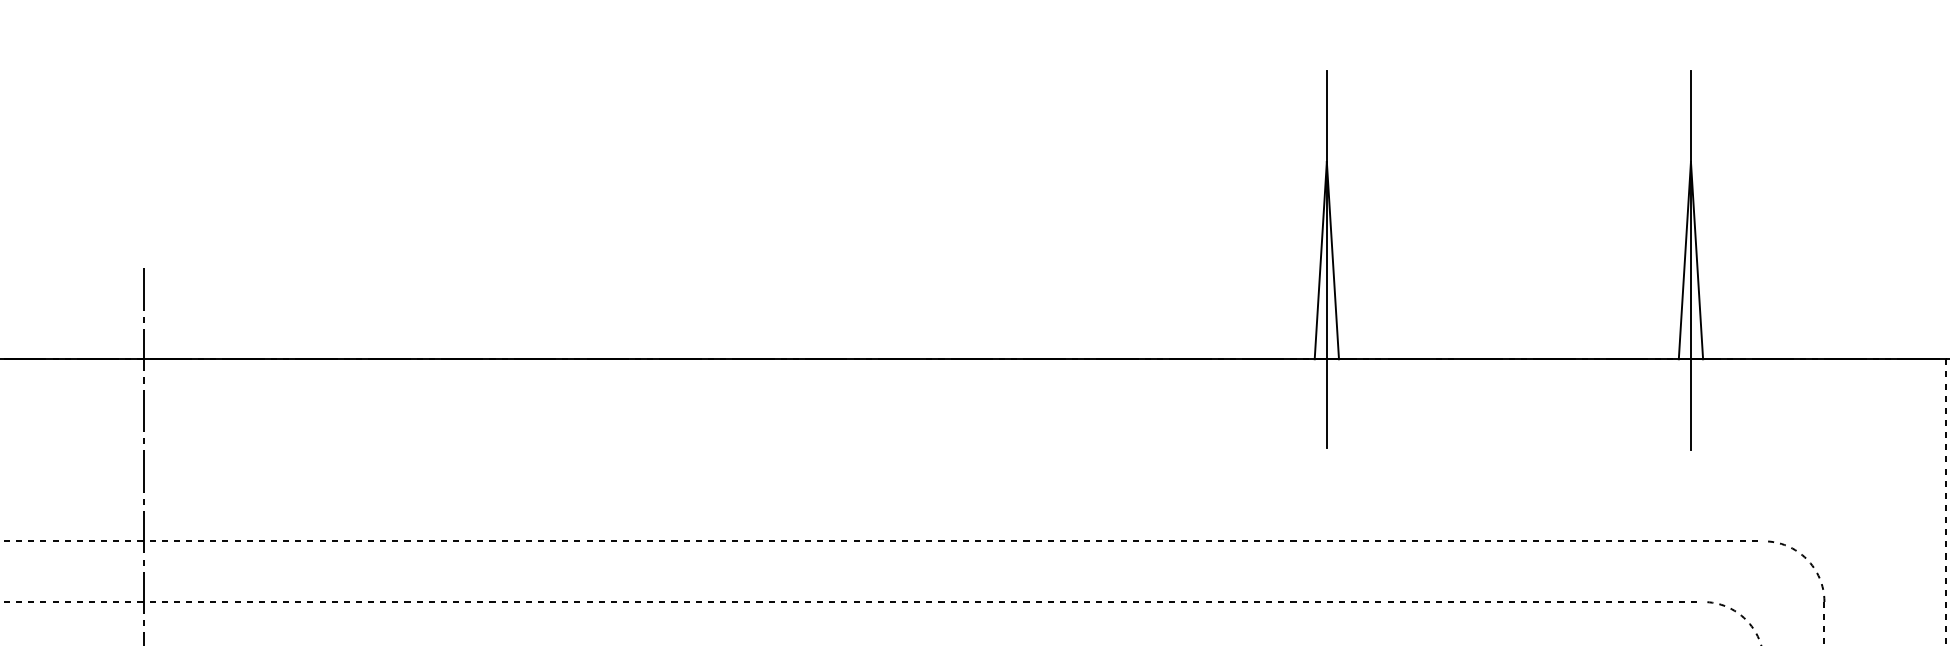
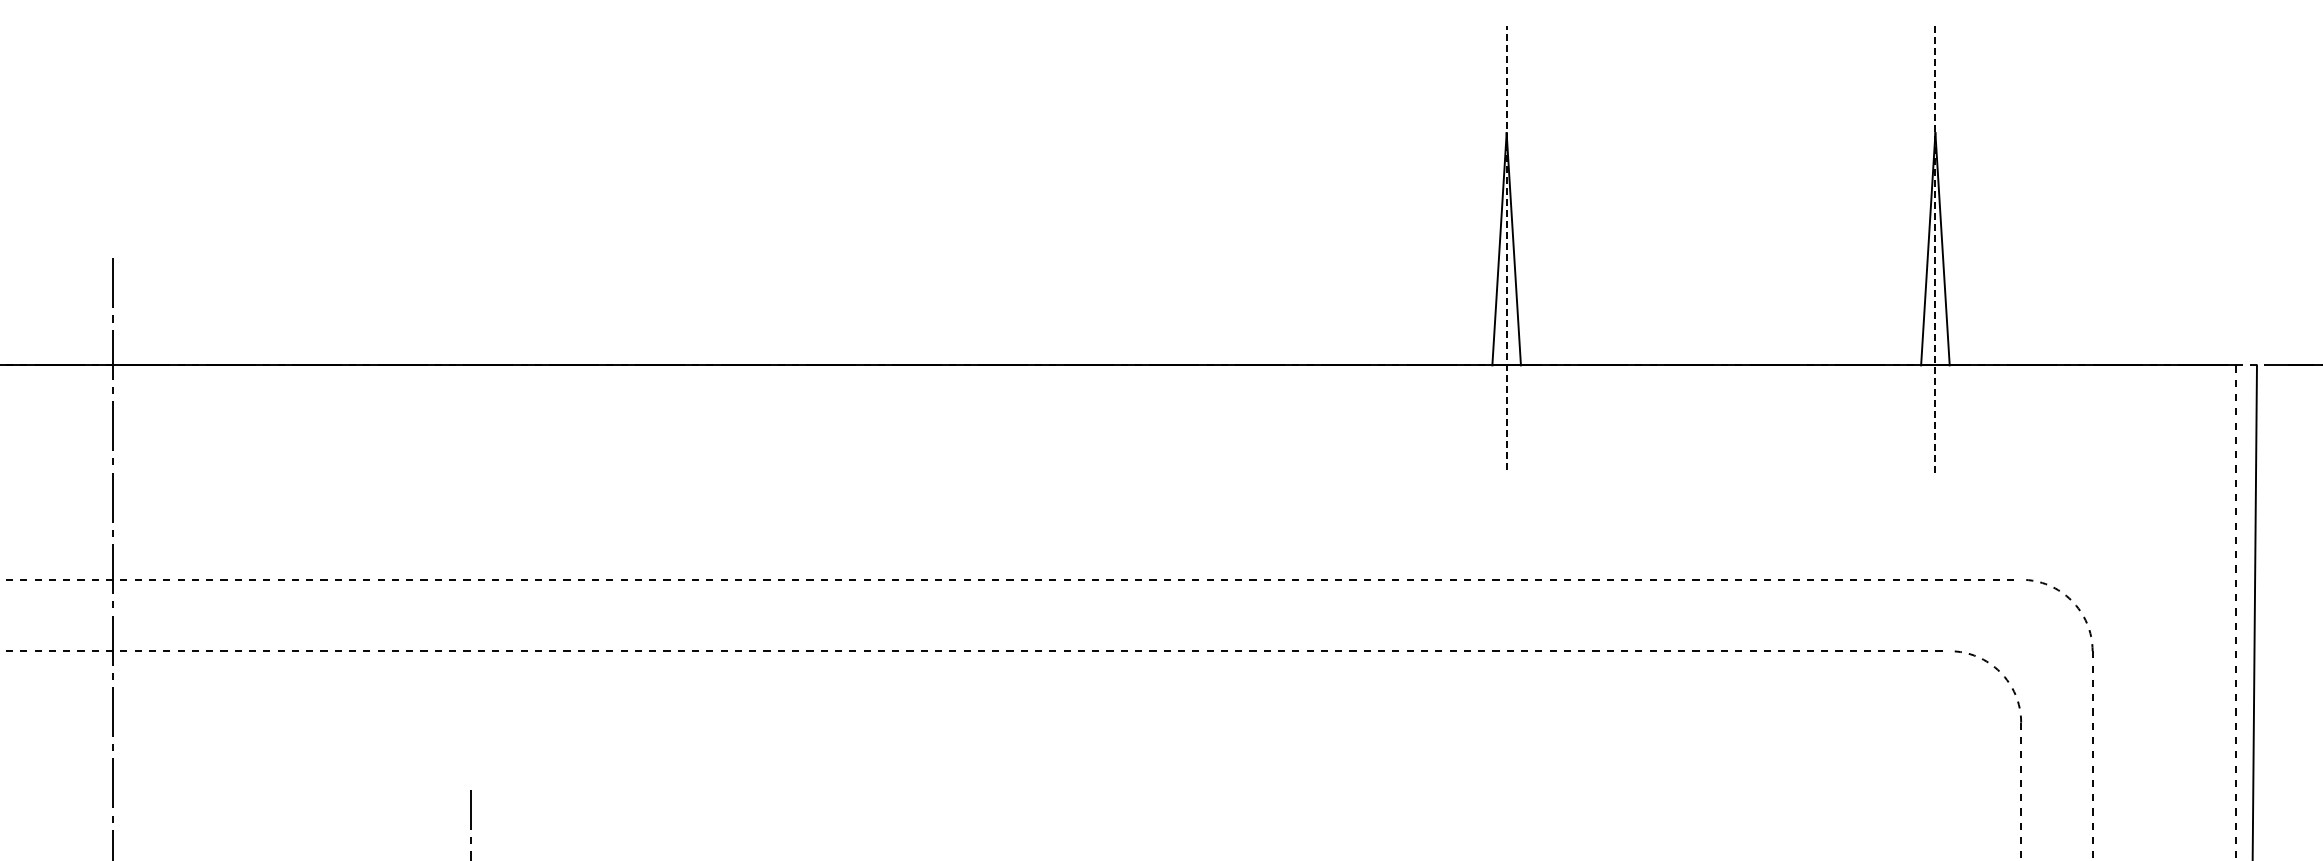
line: (1326, 259) -> (1506, 247), solid -> dashed
line: (1691, 260) -> (1935, 248), solid -> dashed

